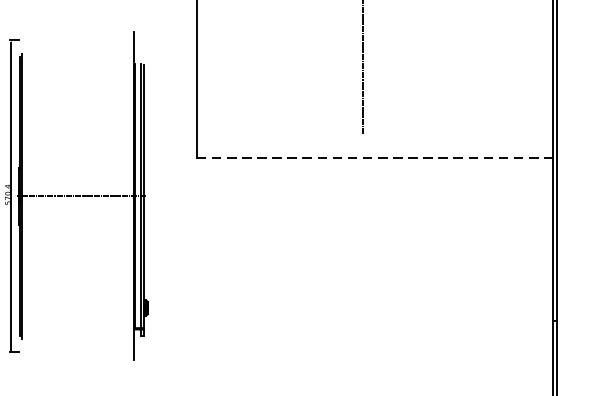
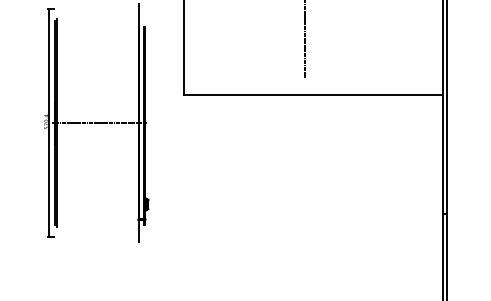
line: (374, 158) -> (313, 95), dashed -> solid

